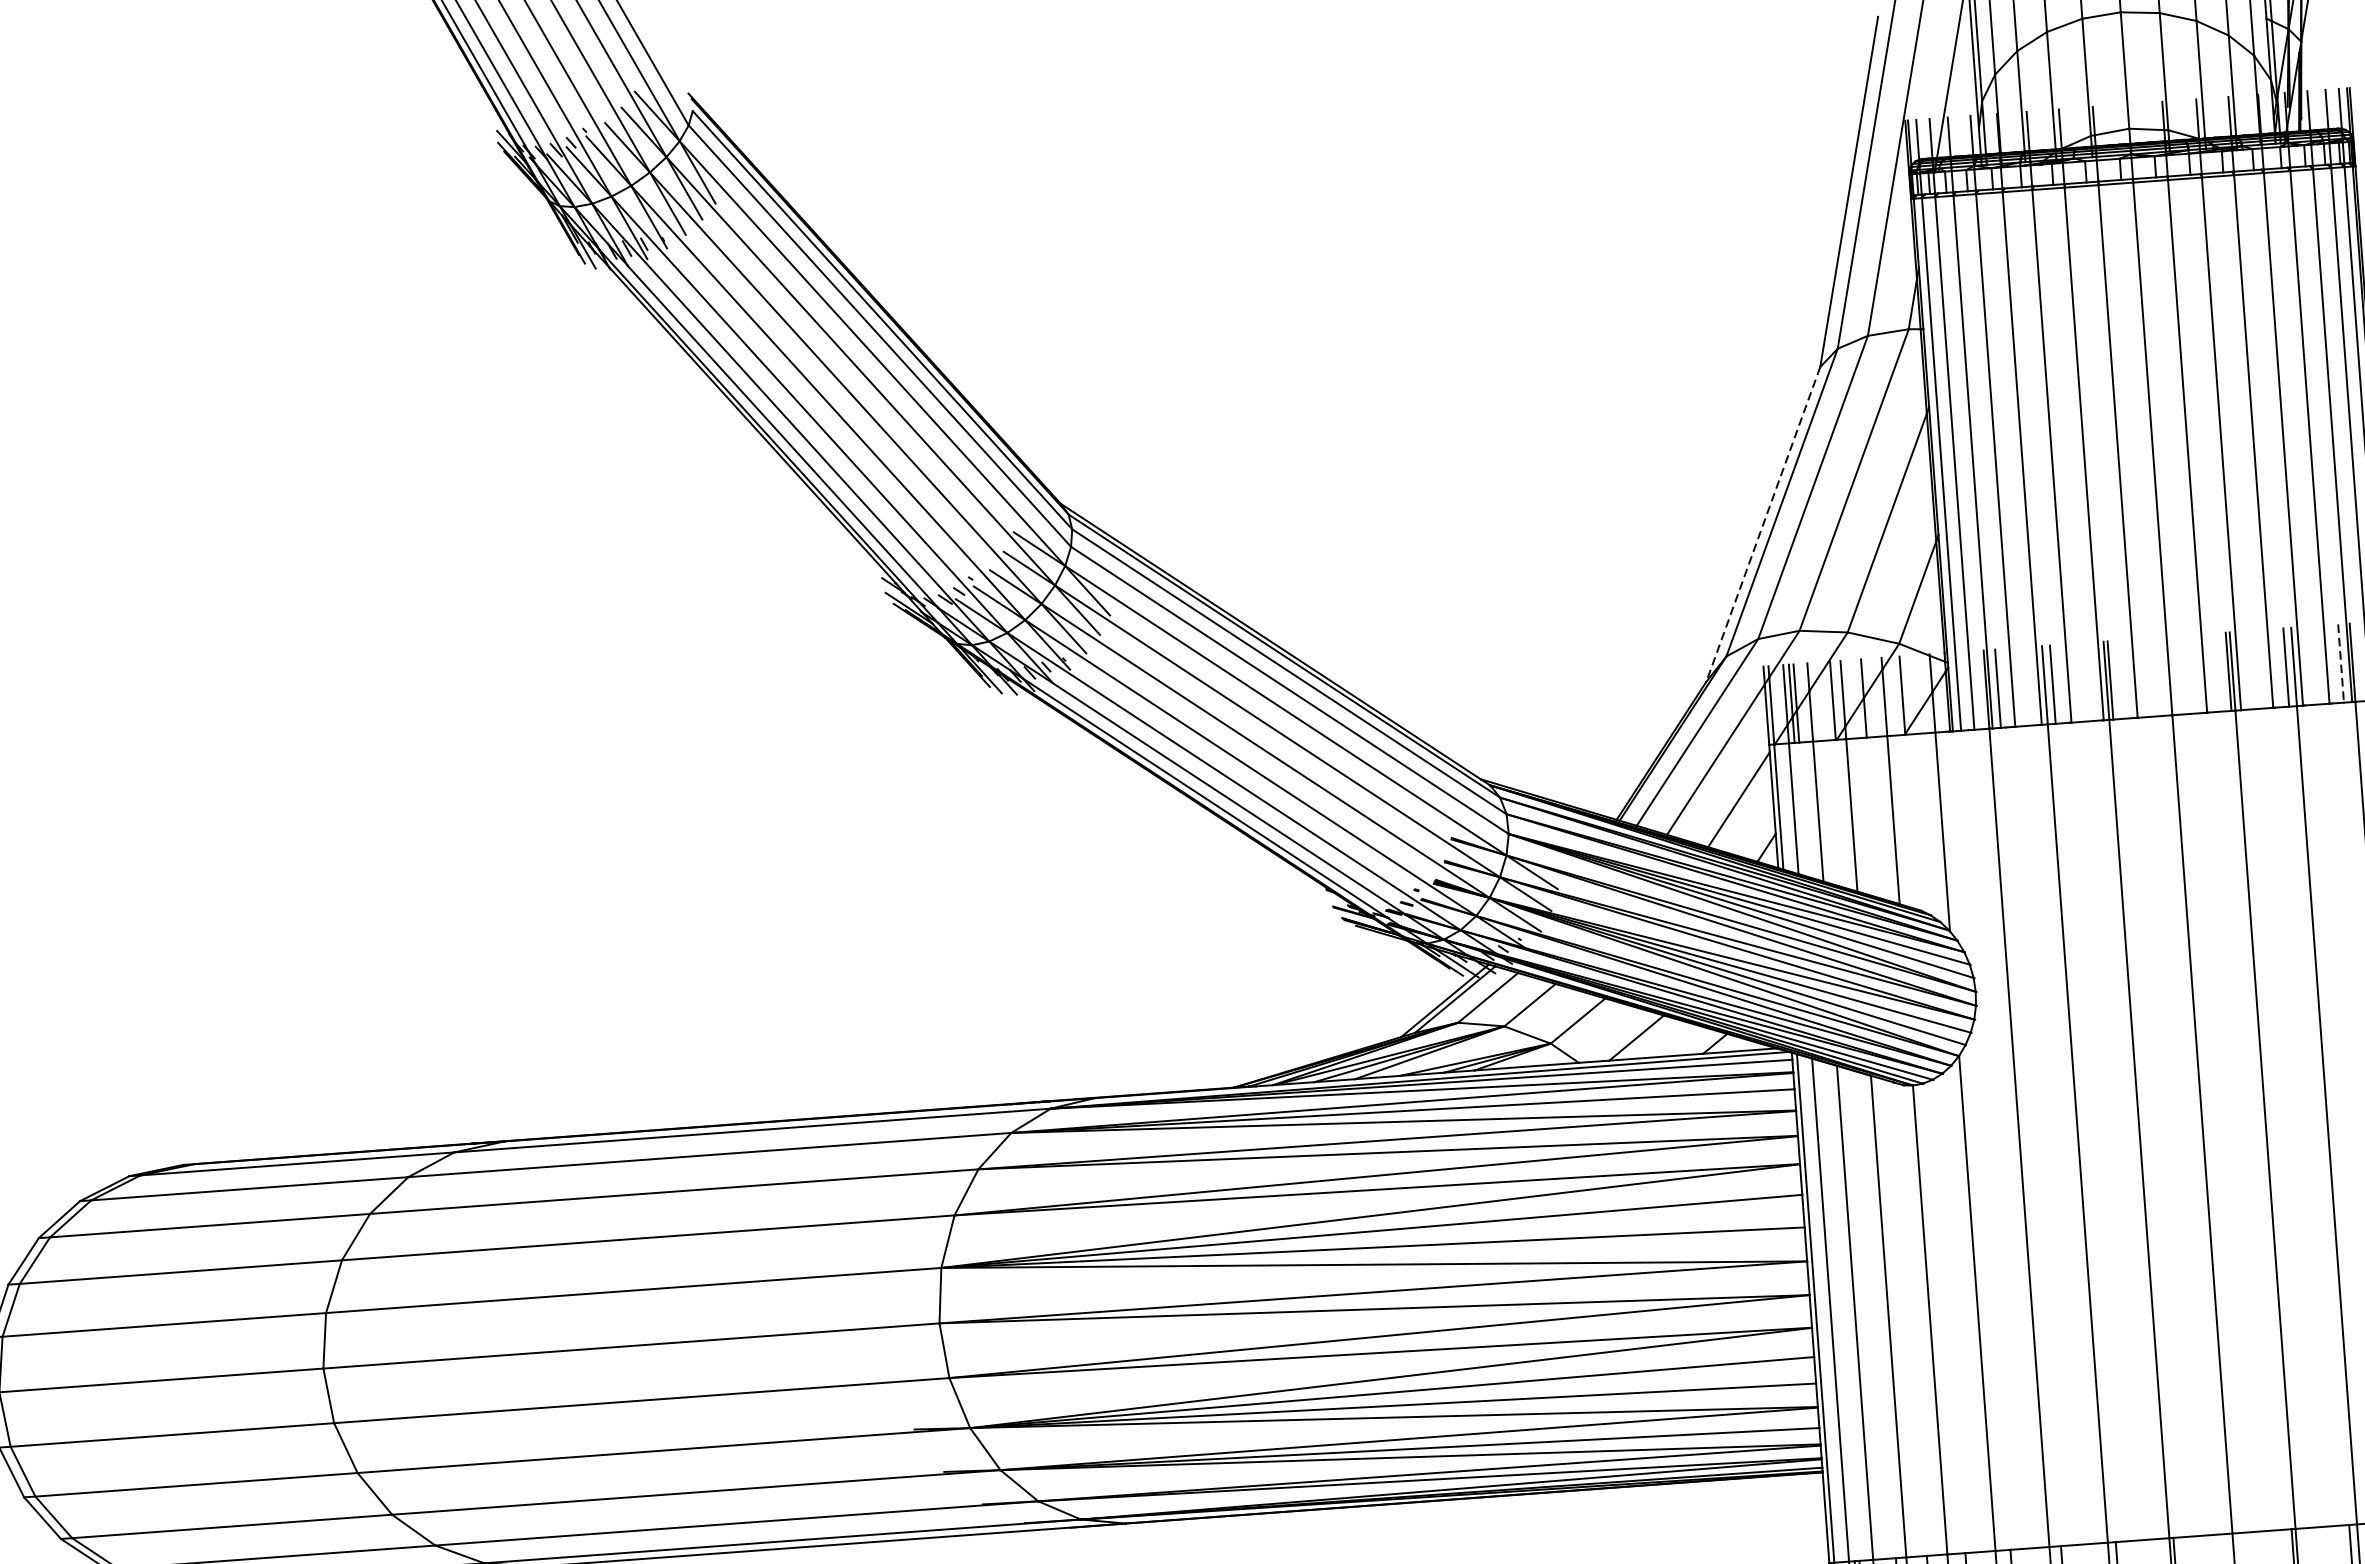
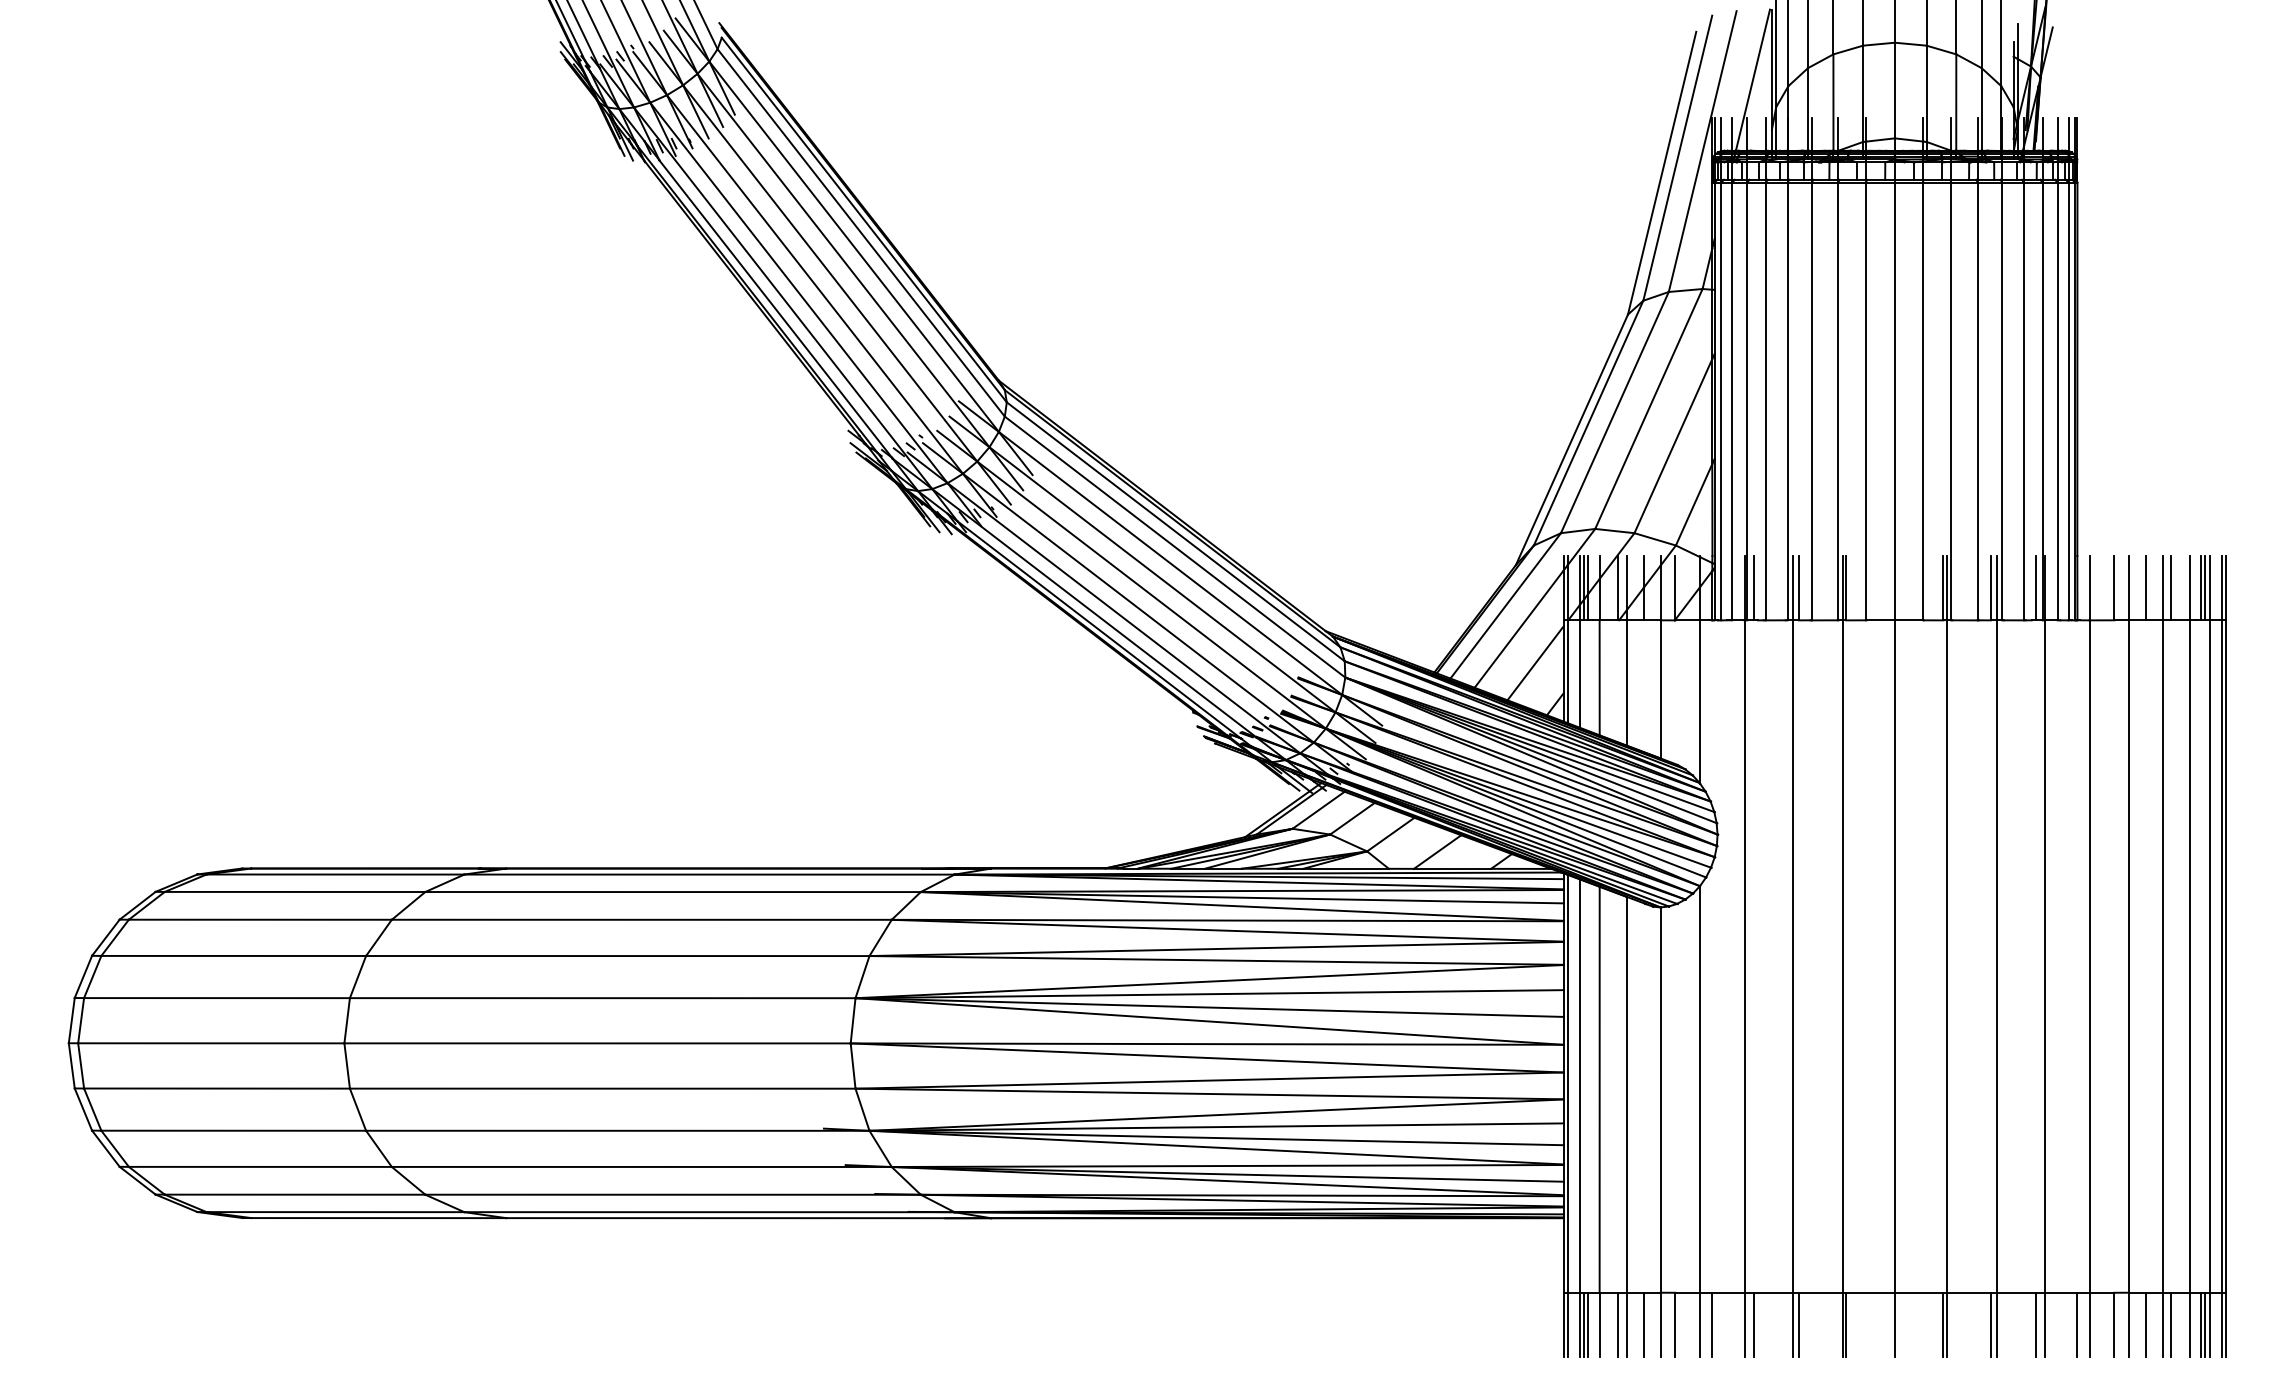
line: (1762, 525) -> (1571, 440), dashed -> solid
line: (2340, 663) -> (2035, 588), dashed -> solid

